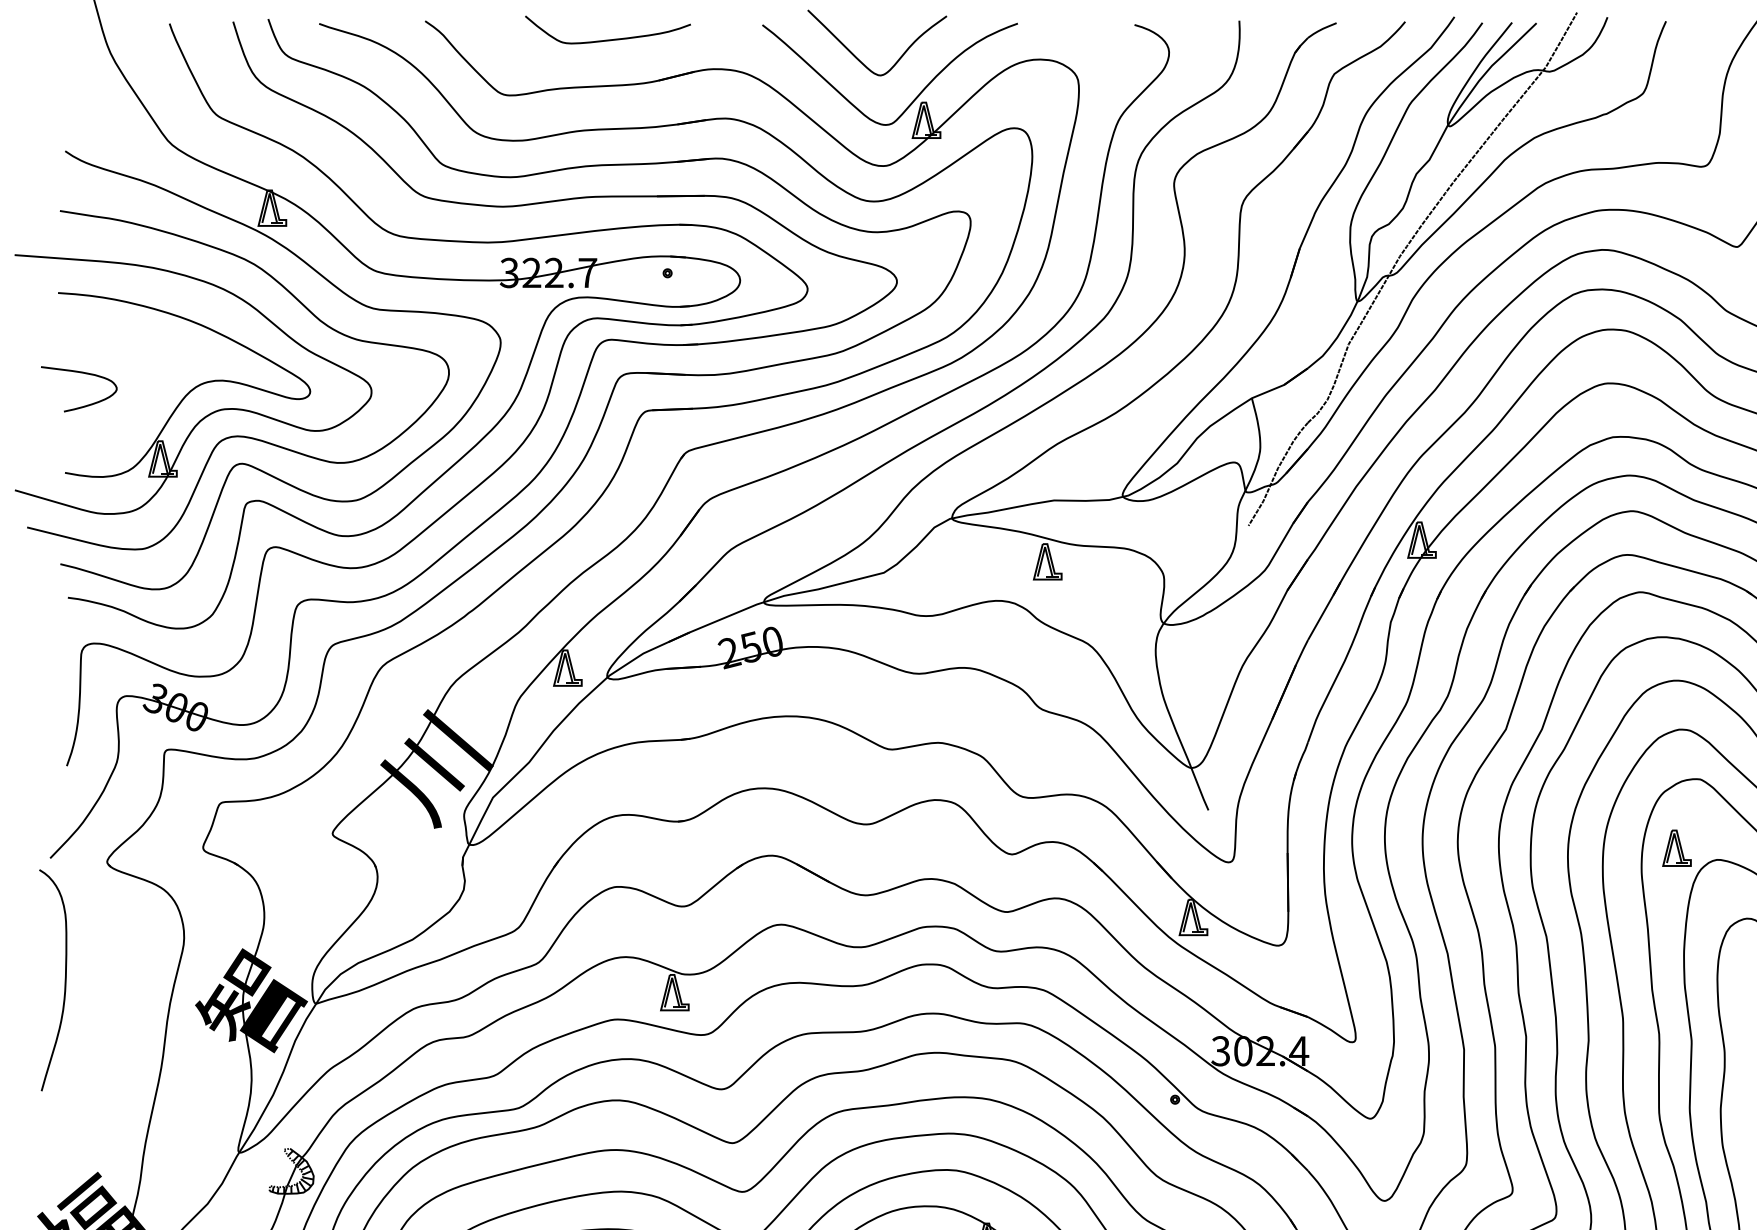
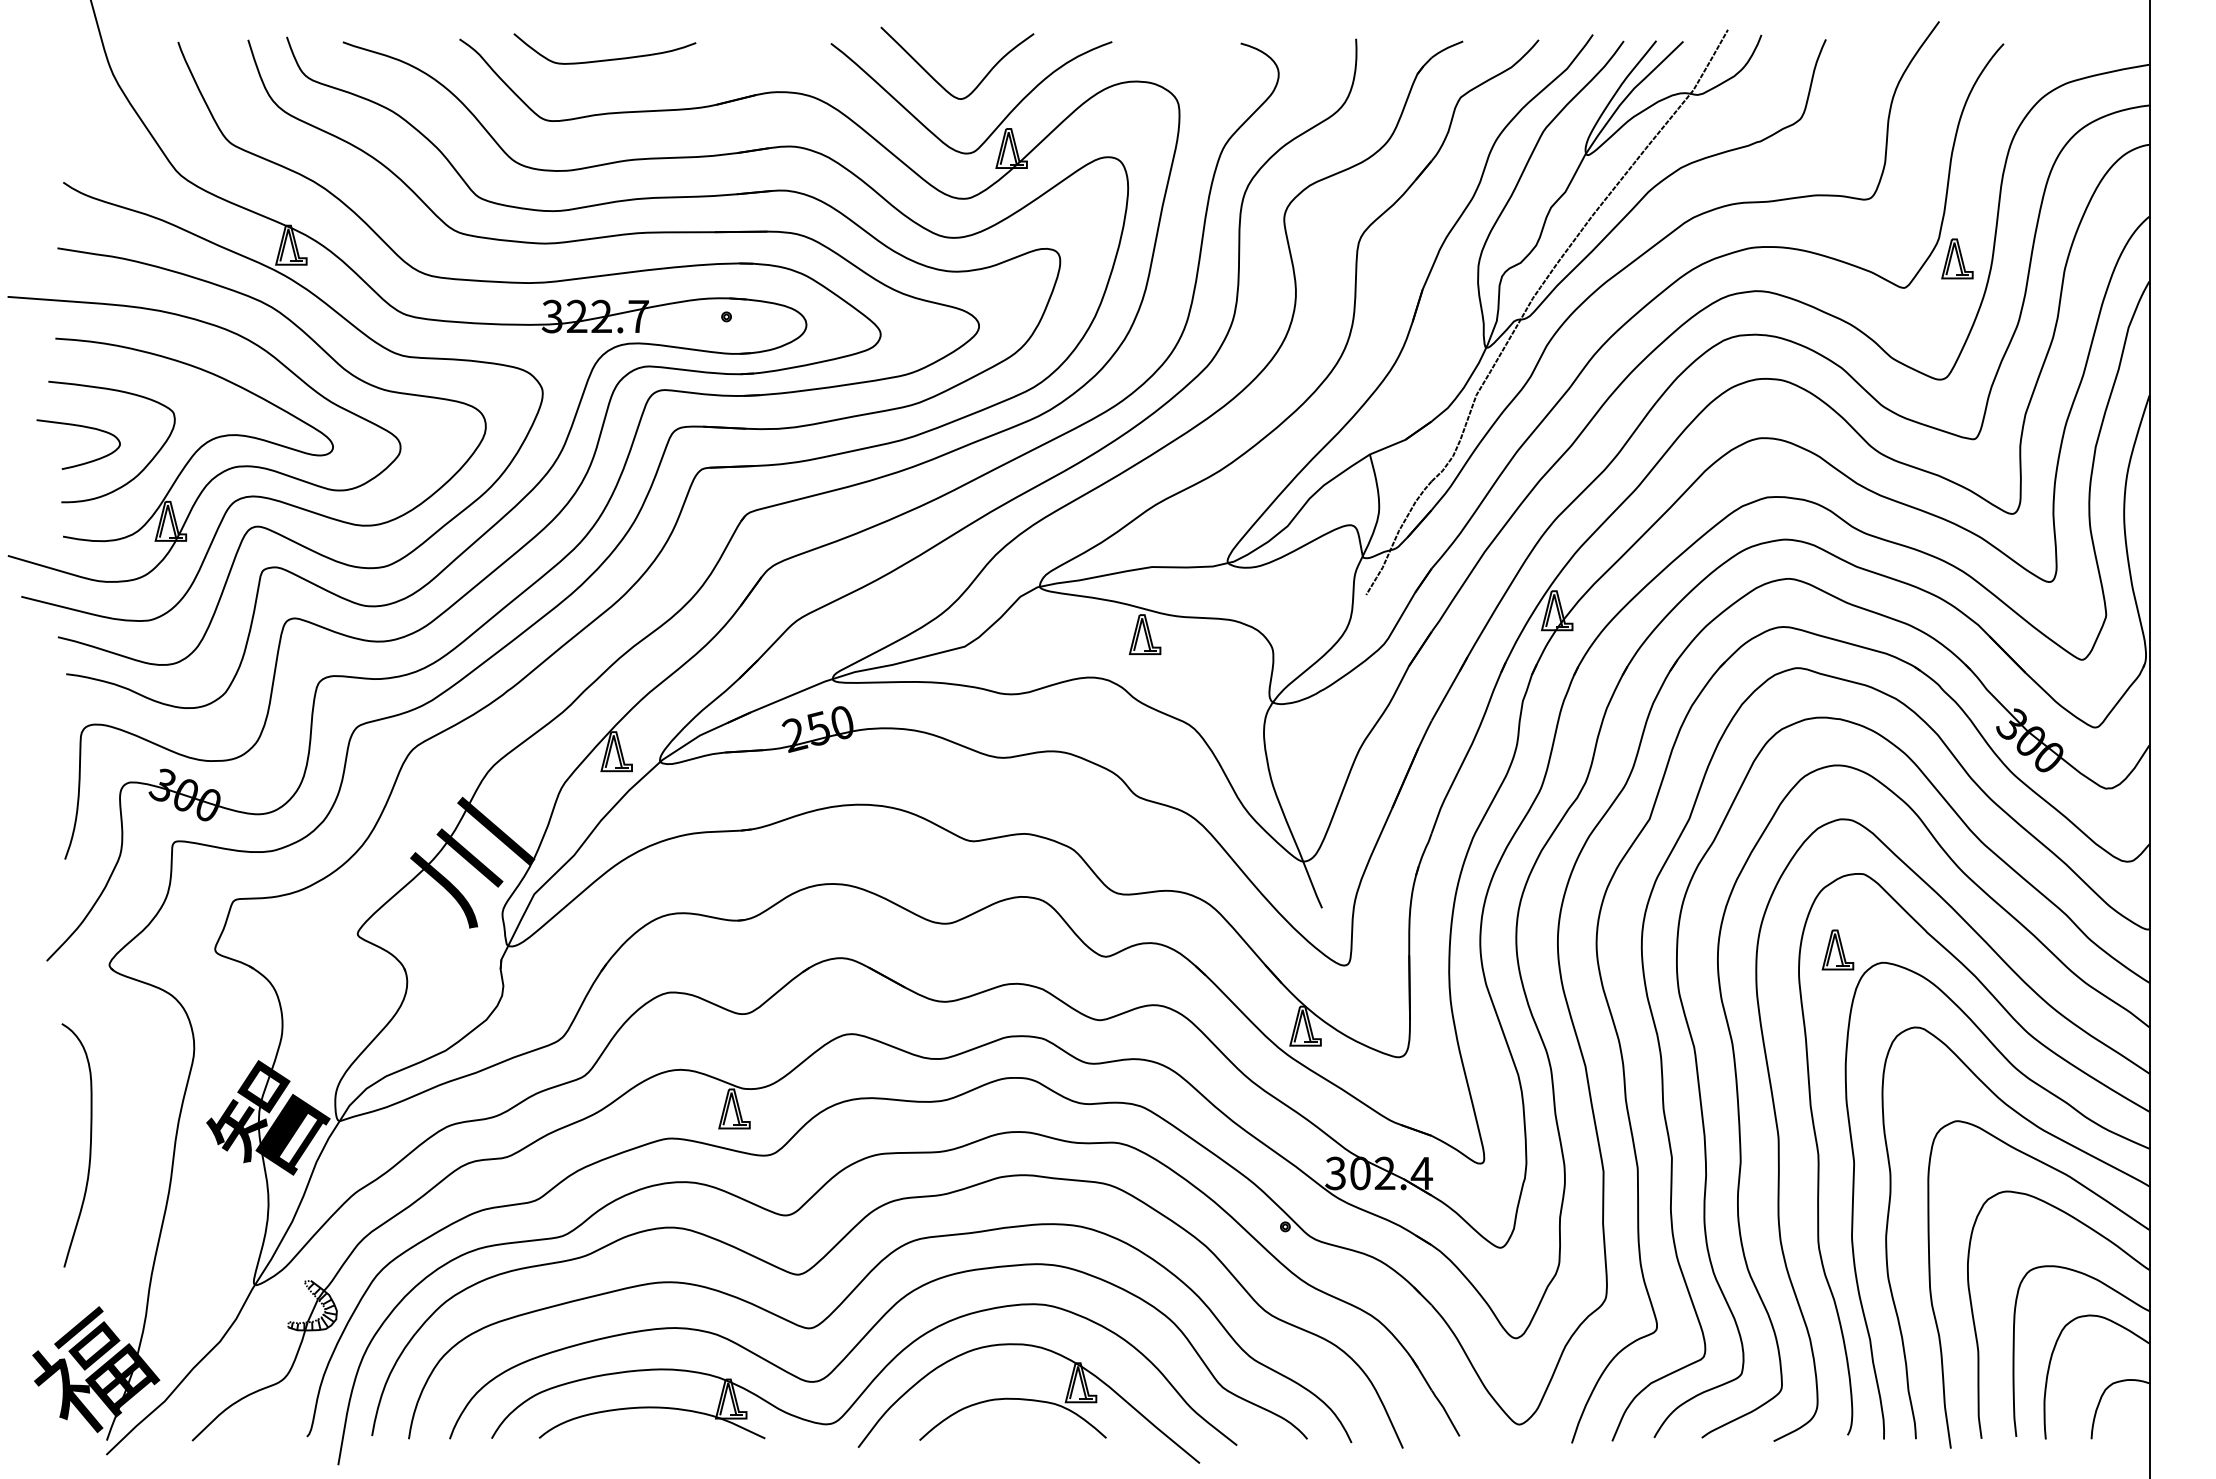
curve: (607, 39) -> (604, 59), moved
curve: (136, 412) -> (141, 470), added
curve: (64, 980) -> (89, 1145), moved

